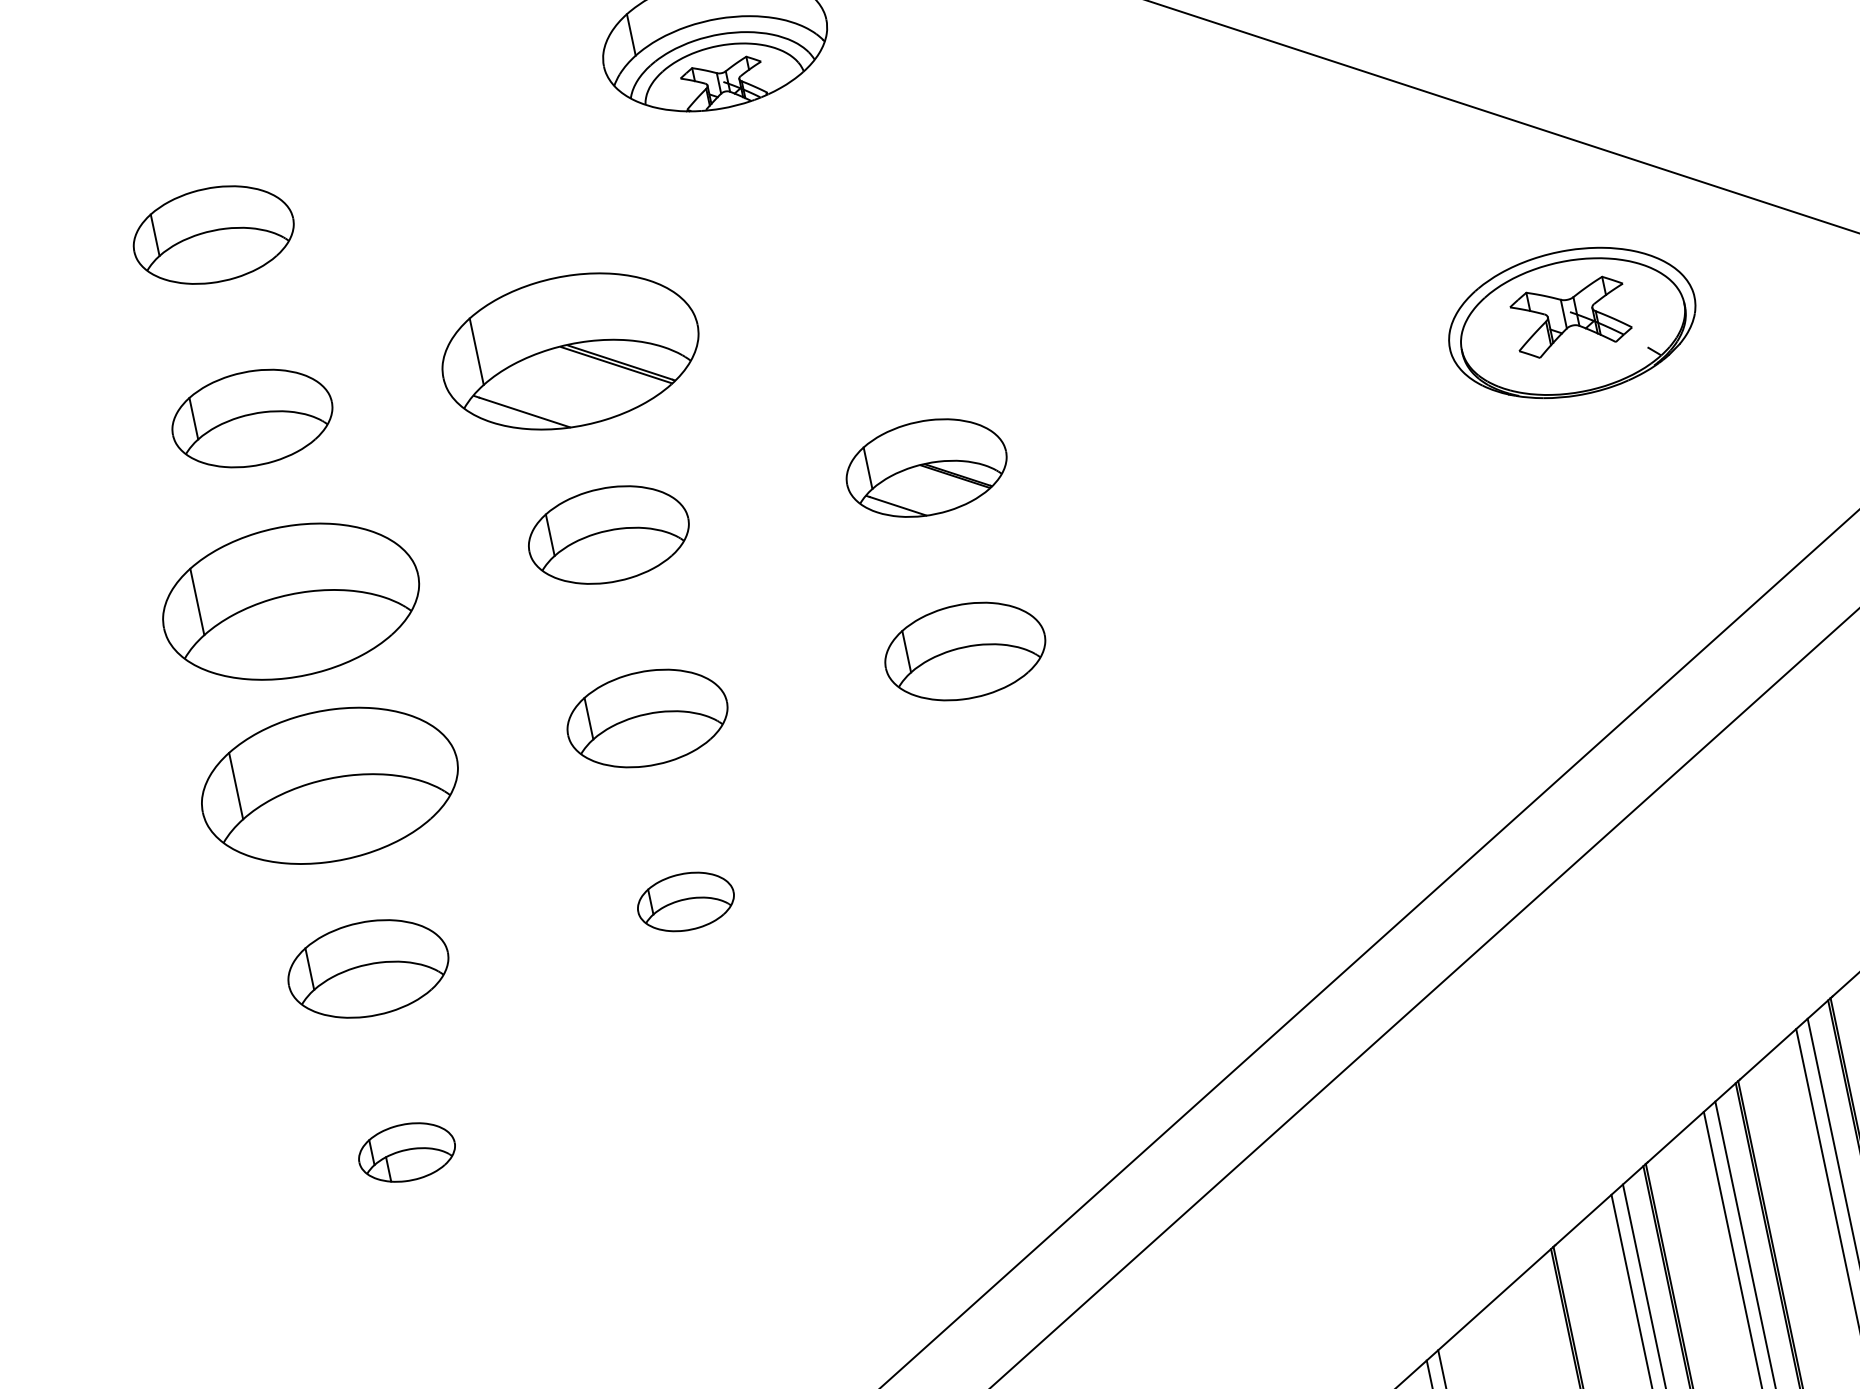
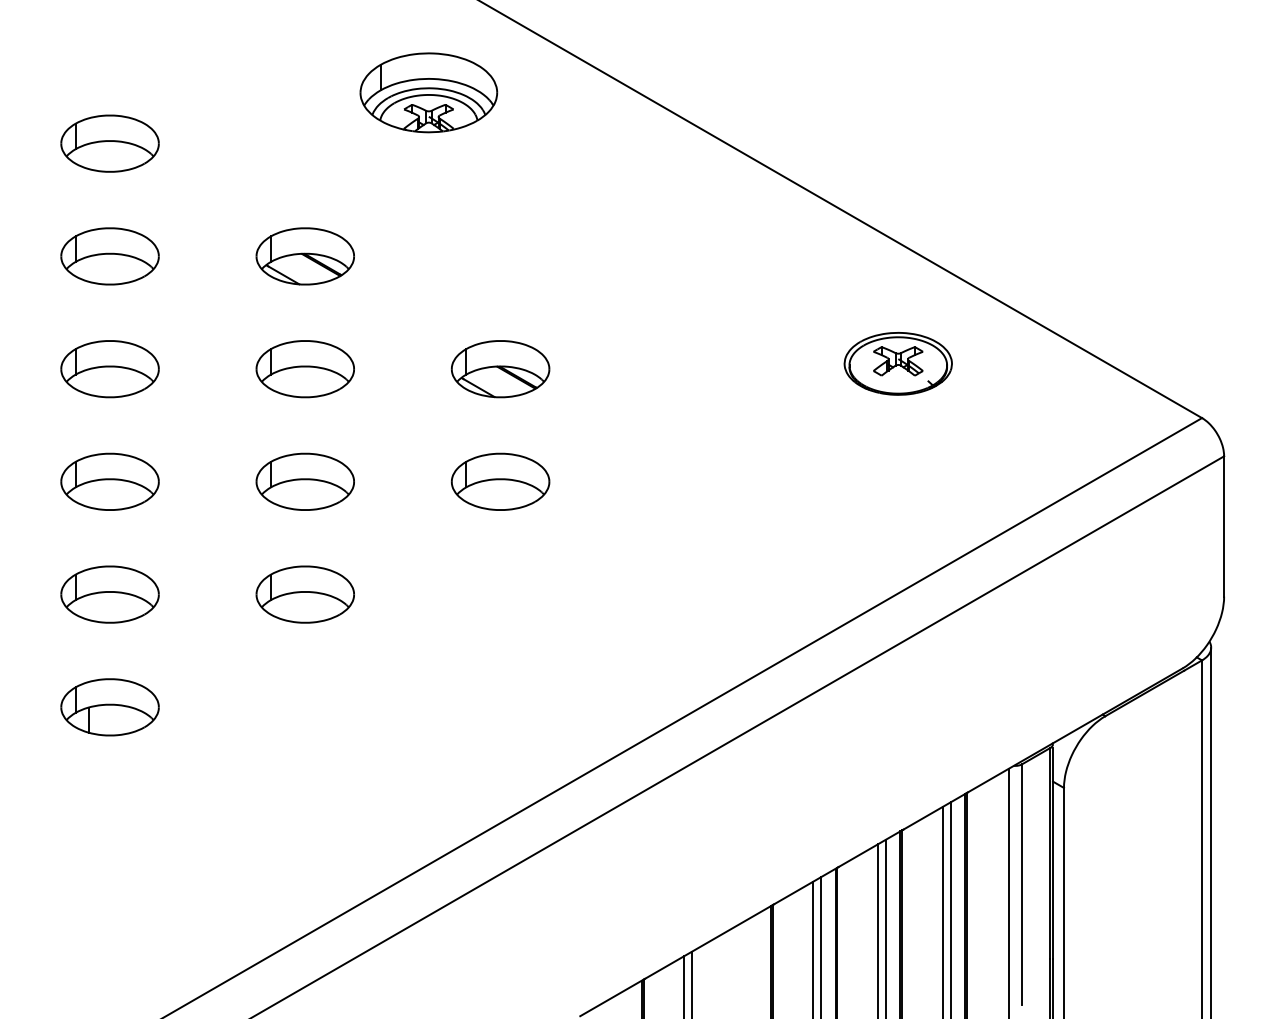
part: (1570, 322) -> (897, 363), size x0.71
part: (568, 352) -> (304, 256), size x0.62
part: (290, 602) -> (109, 369), size x0.62
part: (328, 785) -> (109, 481), size x0.62
part: (684, 902) -> (304, 594), size x1.67
part: (406, 1152) -> (109, 707), size x1.67

